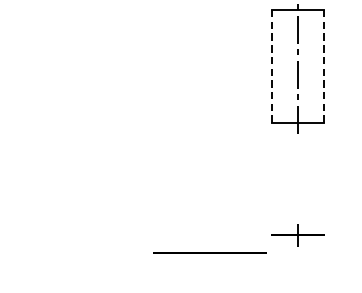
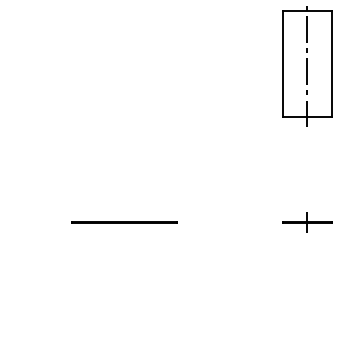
line: (272, 66) -> (283, 63), dashed -> solid
line: (323, 66) -> (331, 63), dashed -> solid
line: (209, 253) -> (124, 222), moved

